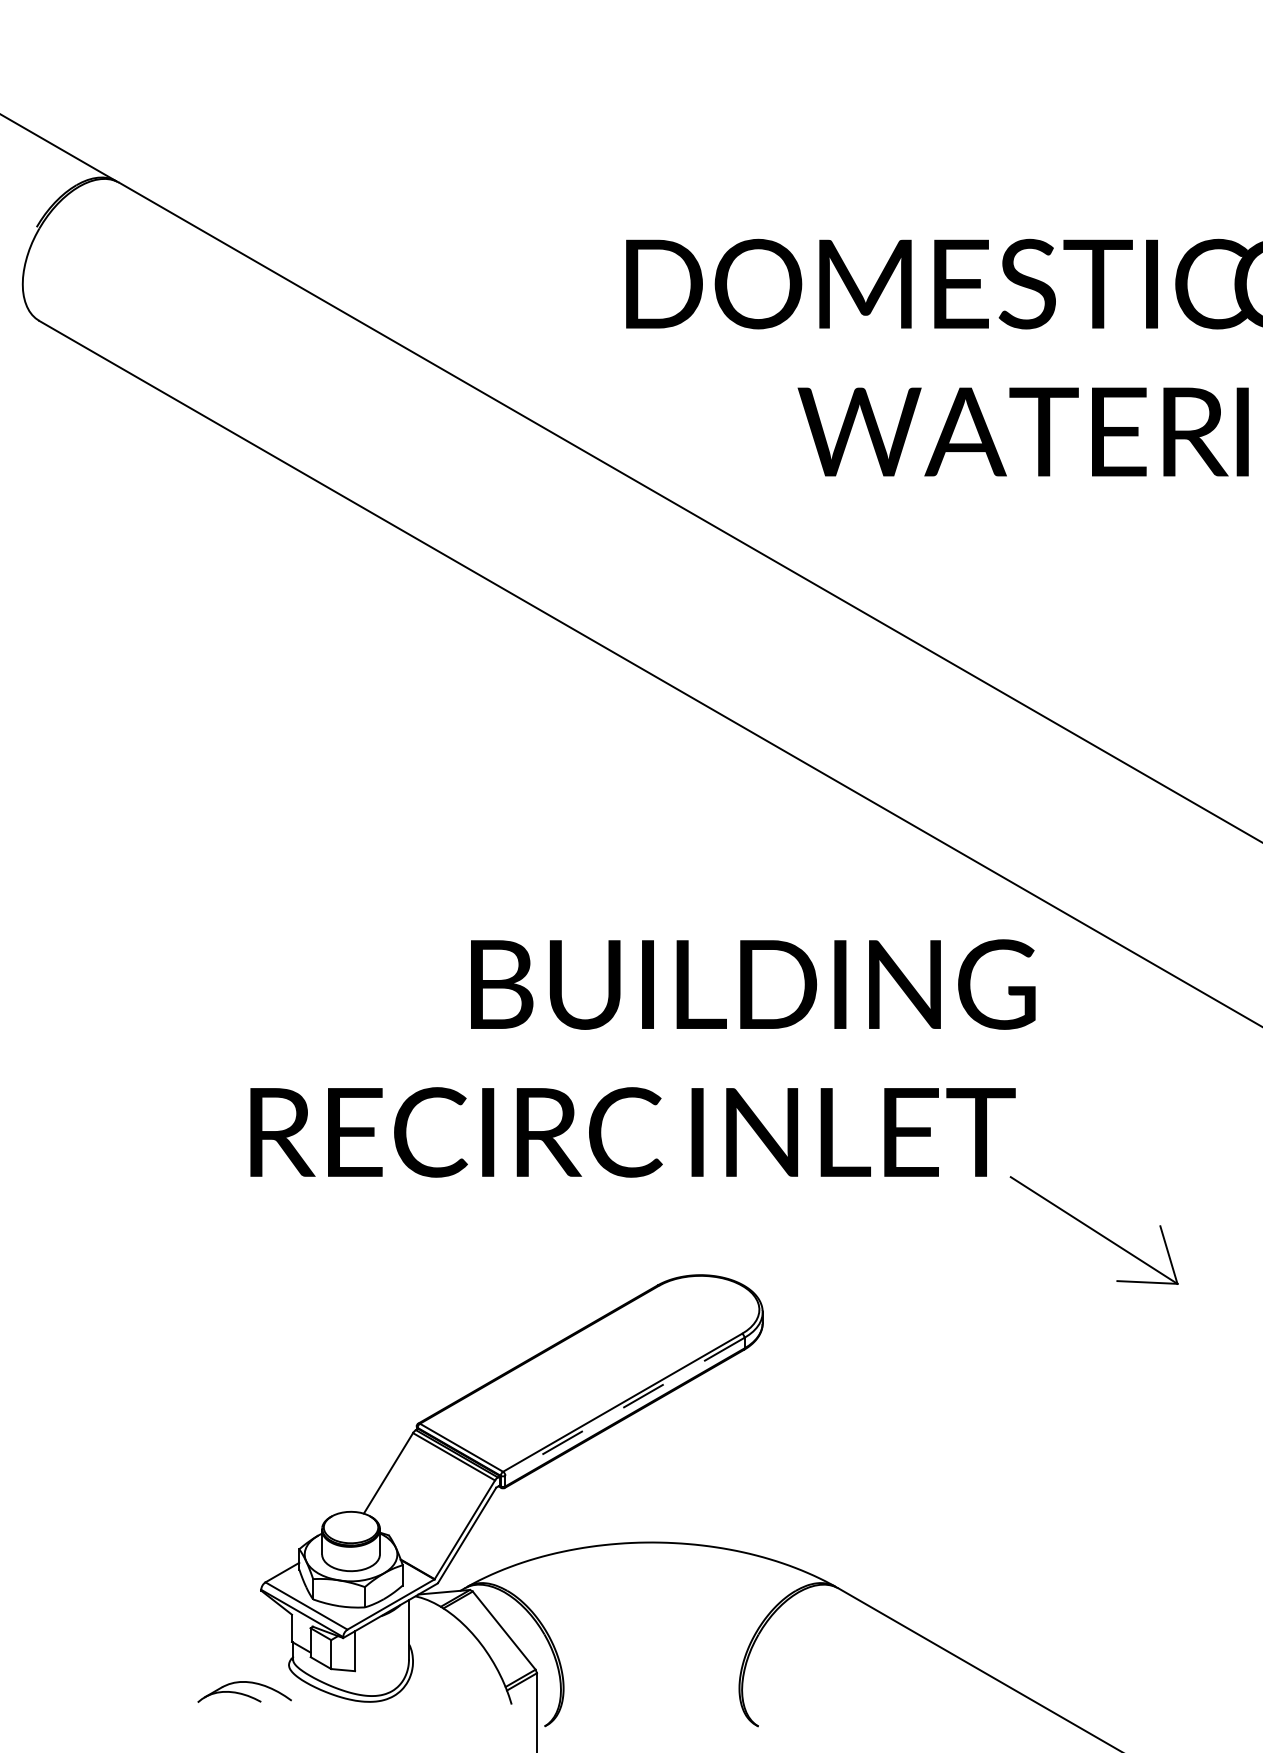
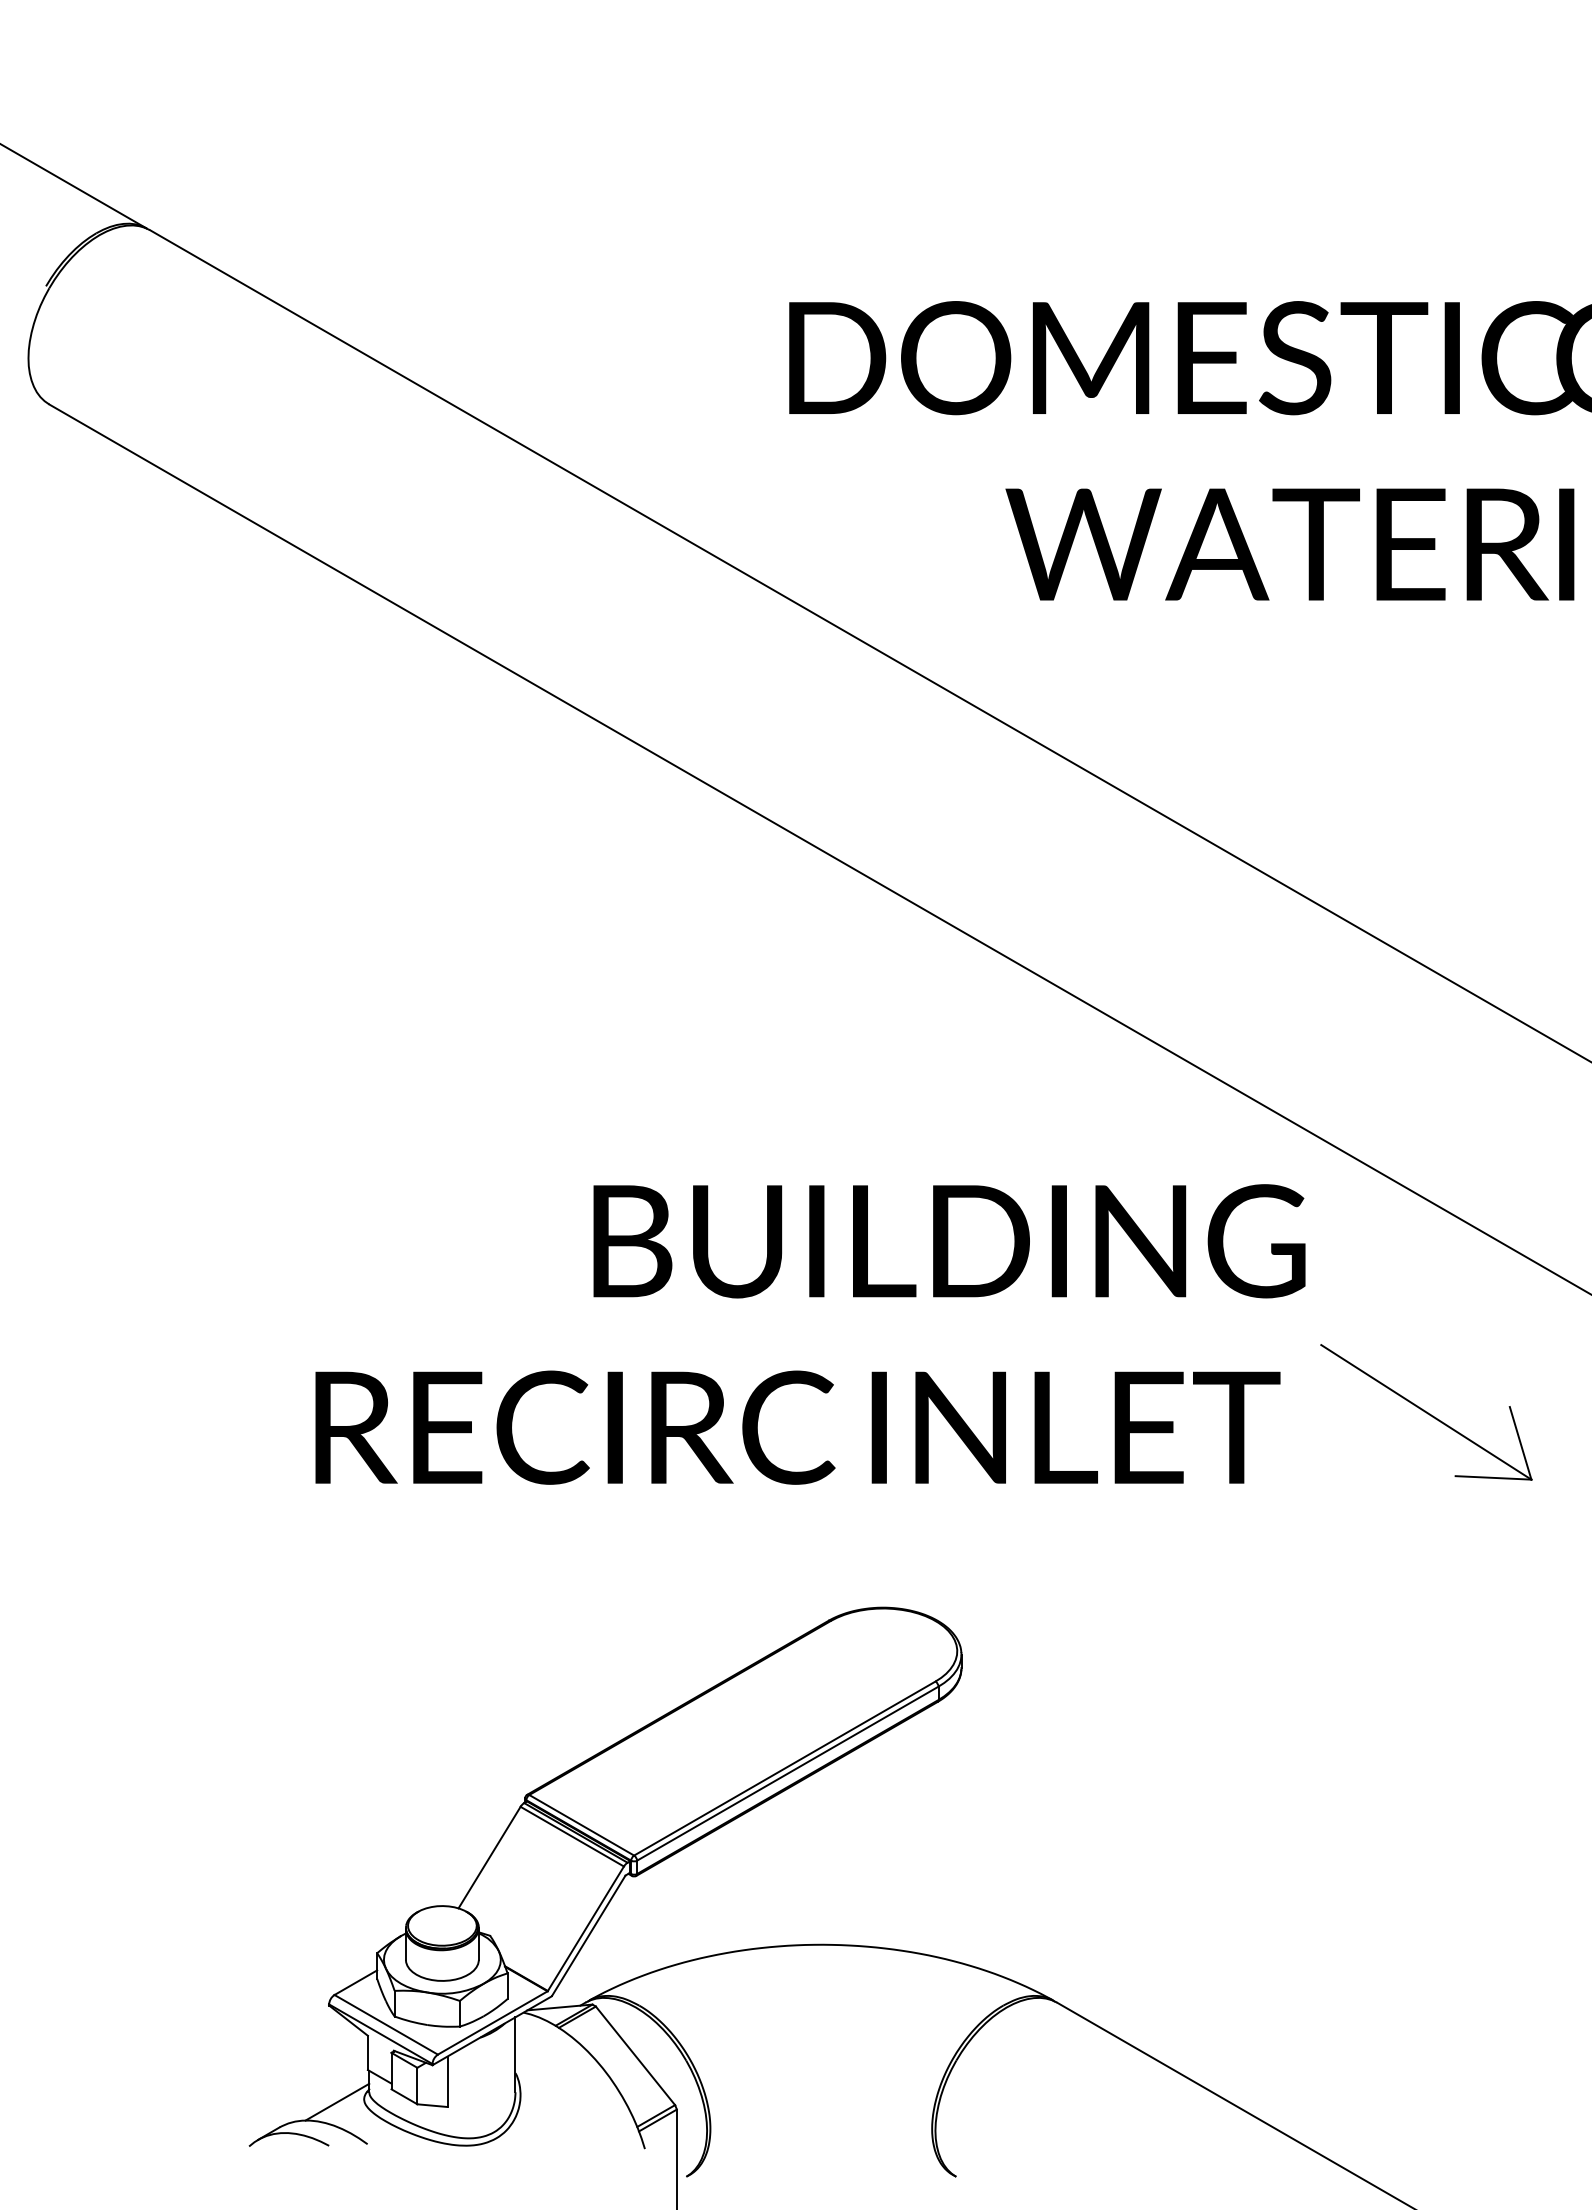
part: (1094, 1230) -> (1426, 1412), moved
line: (624, 1406) -> (787, 1773), dashed -> solid
line: (267, 1666) -> (337, 2101), added

